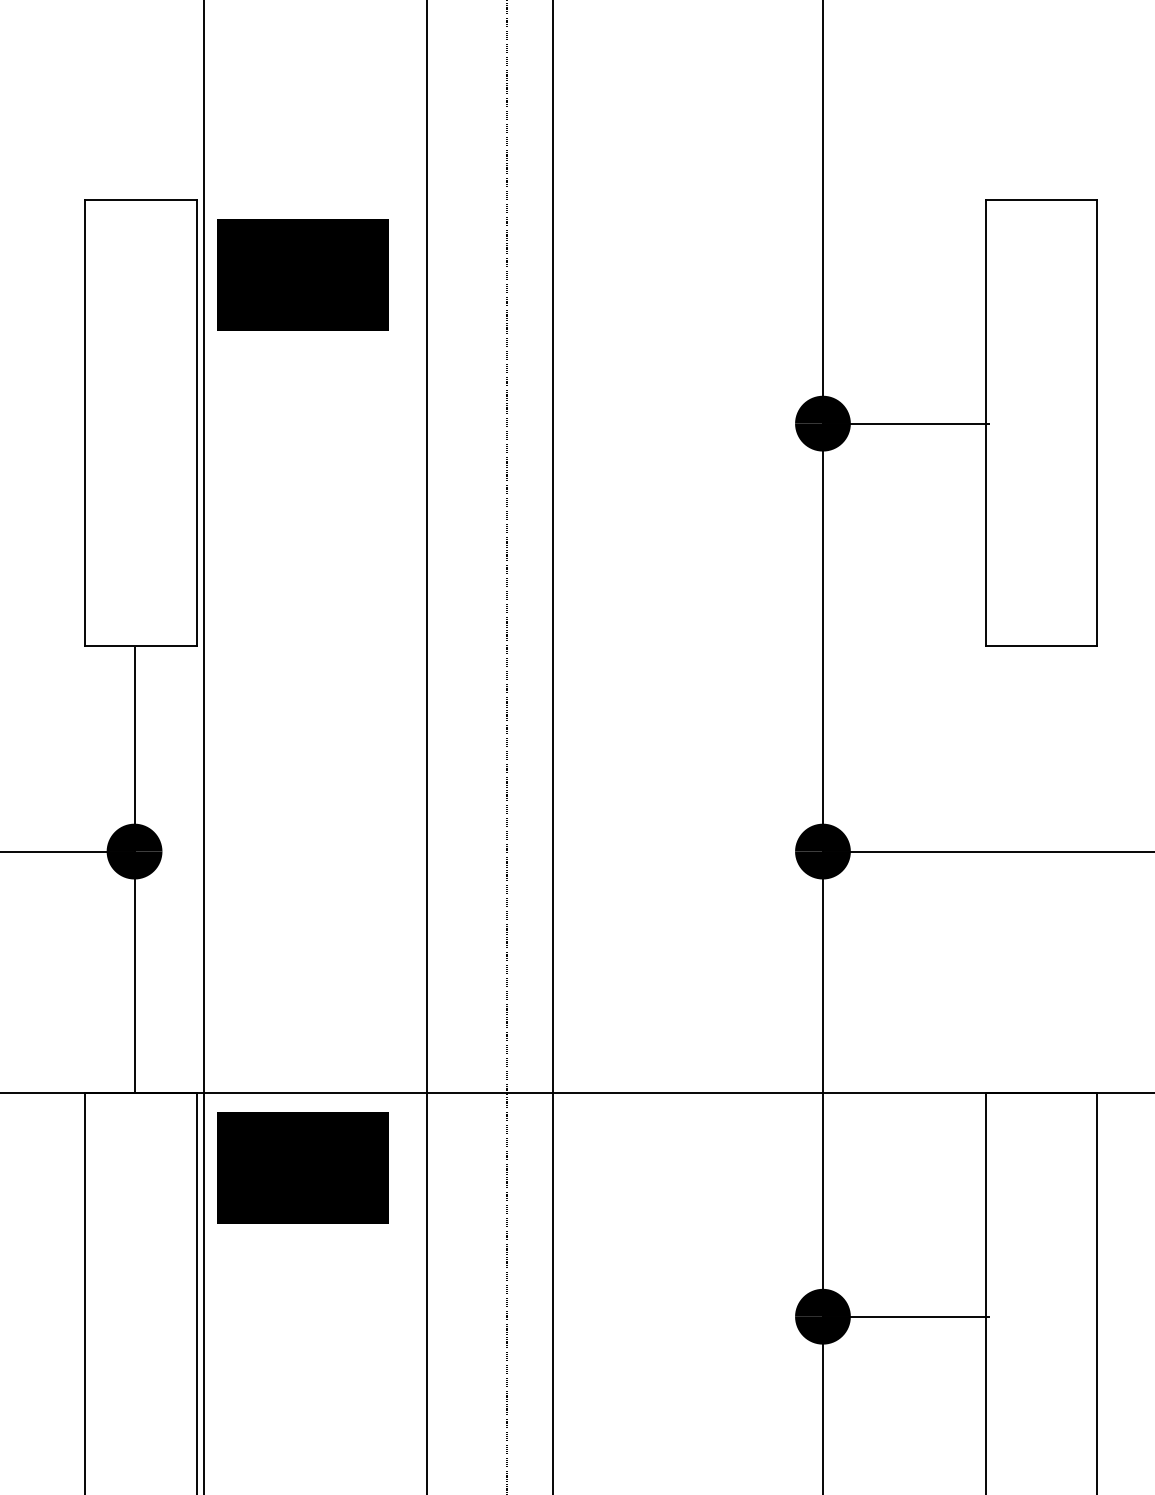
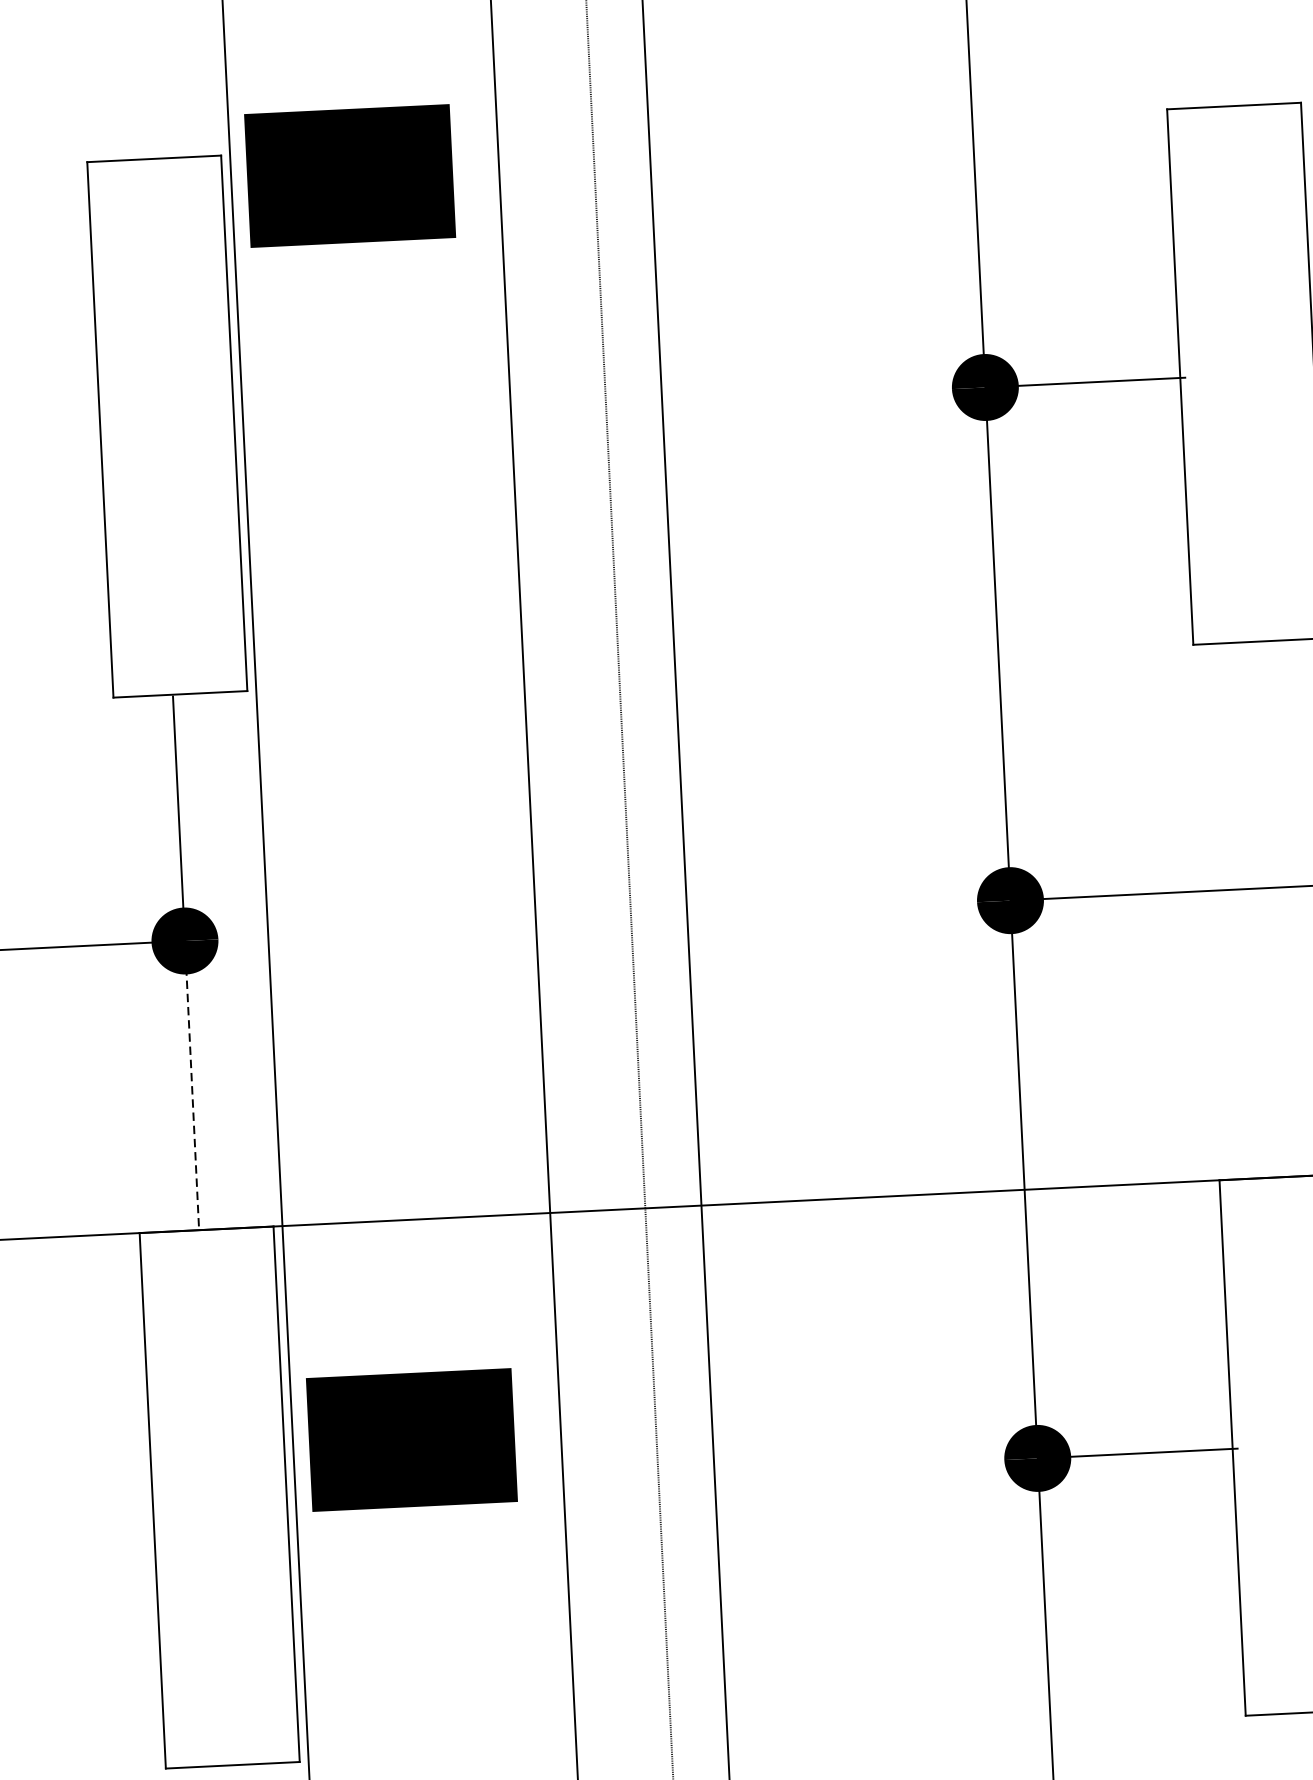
text: (302, 274) -> (349, 175), moved
line: (134, 972) -> (191, 1086), solid -> dashed
text: (302, 1167) -> (411, 1439), moved

